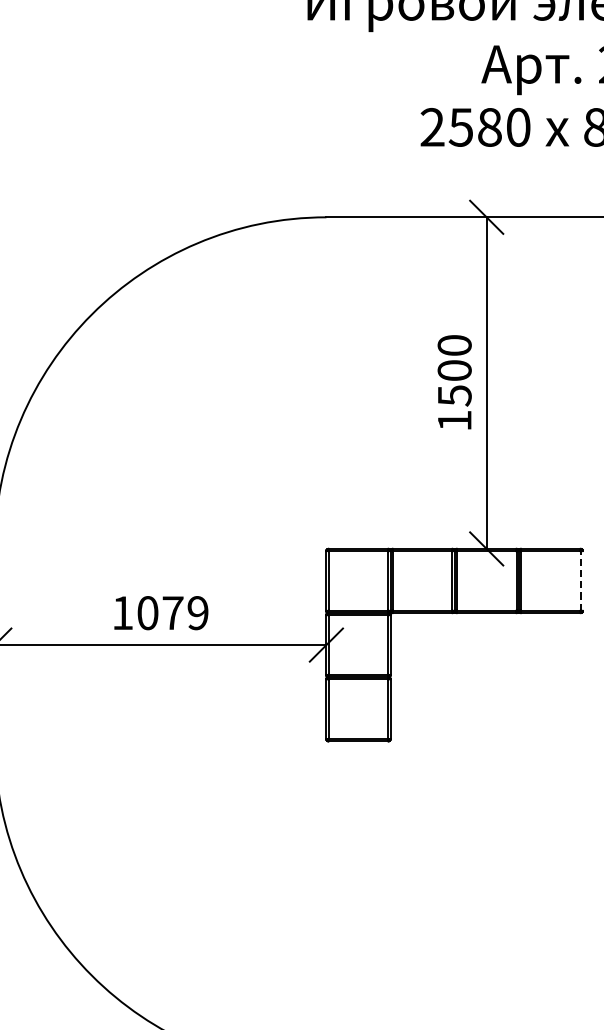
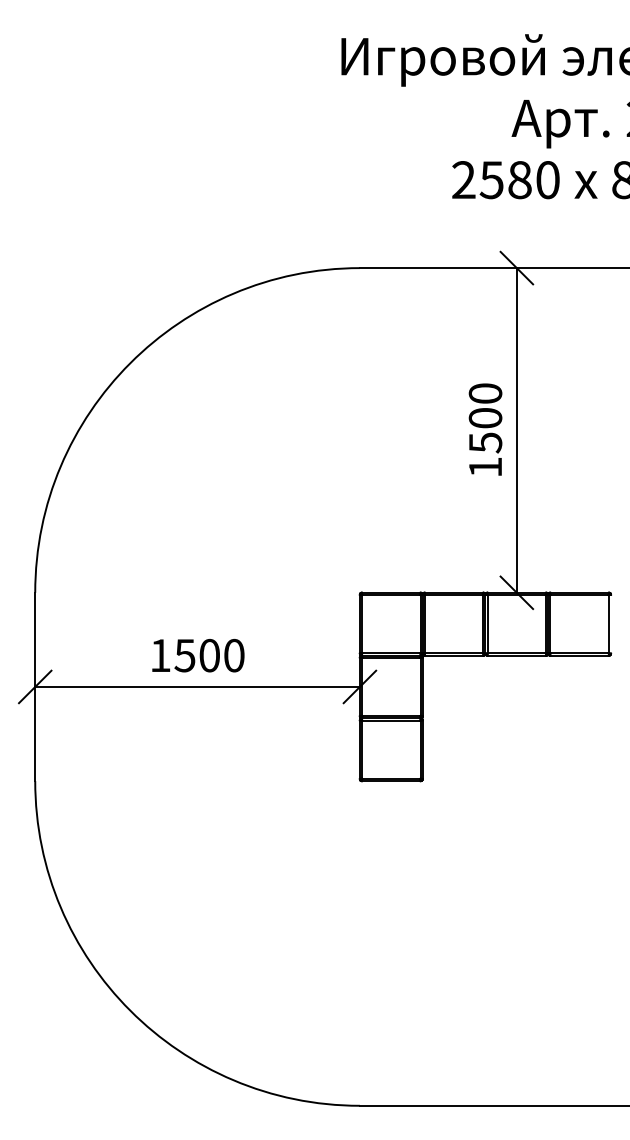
line: (580, 580) -> (608, 623), dashed -> solid
text: (172, 612) -> (209, 655), 1079 -> 1500

